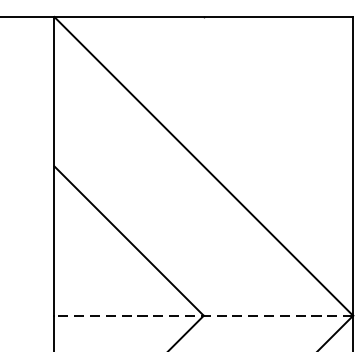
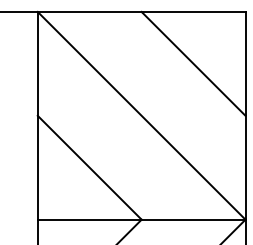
line: (278, 91) -> (193, 63), added
line: (203, 315) -> (141, 219), dashed -> solid

